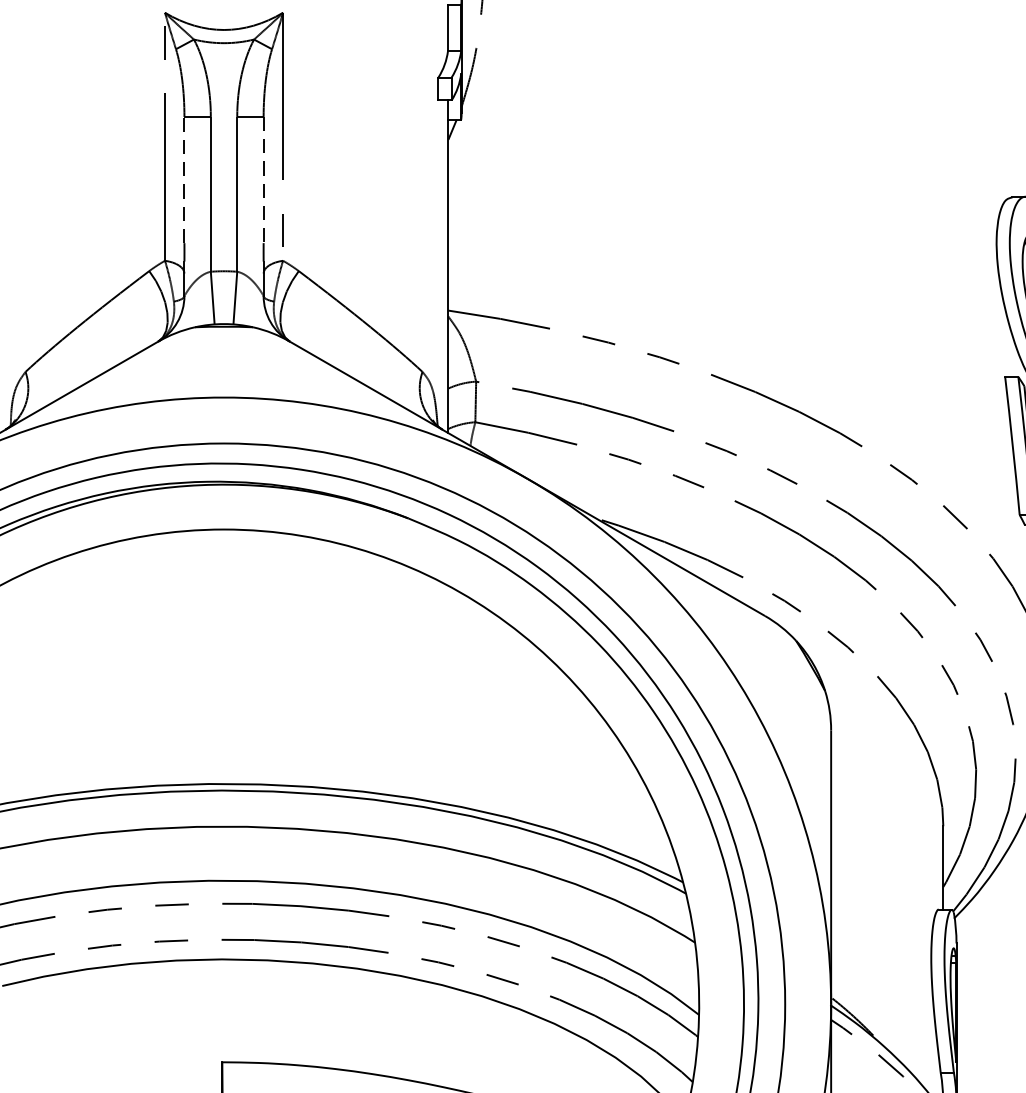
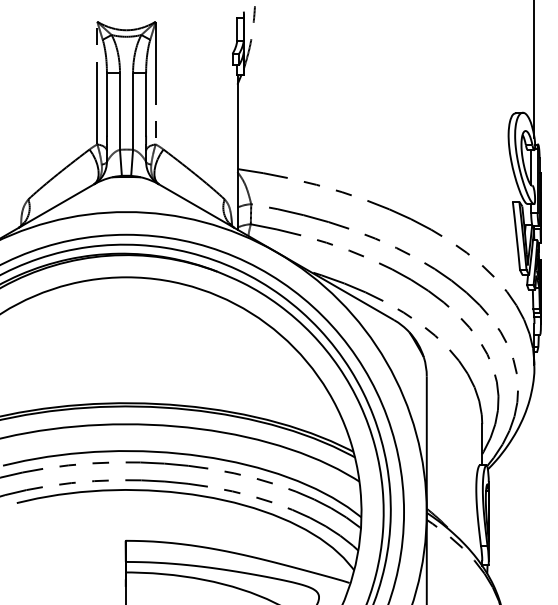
line: (183, 180) -> (106, 104), dashed -> solid
line: (264, 180) -> (146, 104), dashed -> solid

